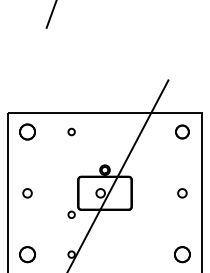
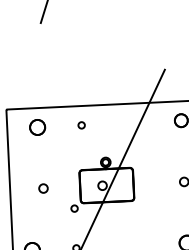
circle: (27, 131) -> (37, 126), moved
circle: (71, 131) -> (81, 124), moved
circle: (27, 193) -> (43, 188), moved

